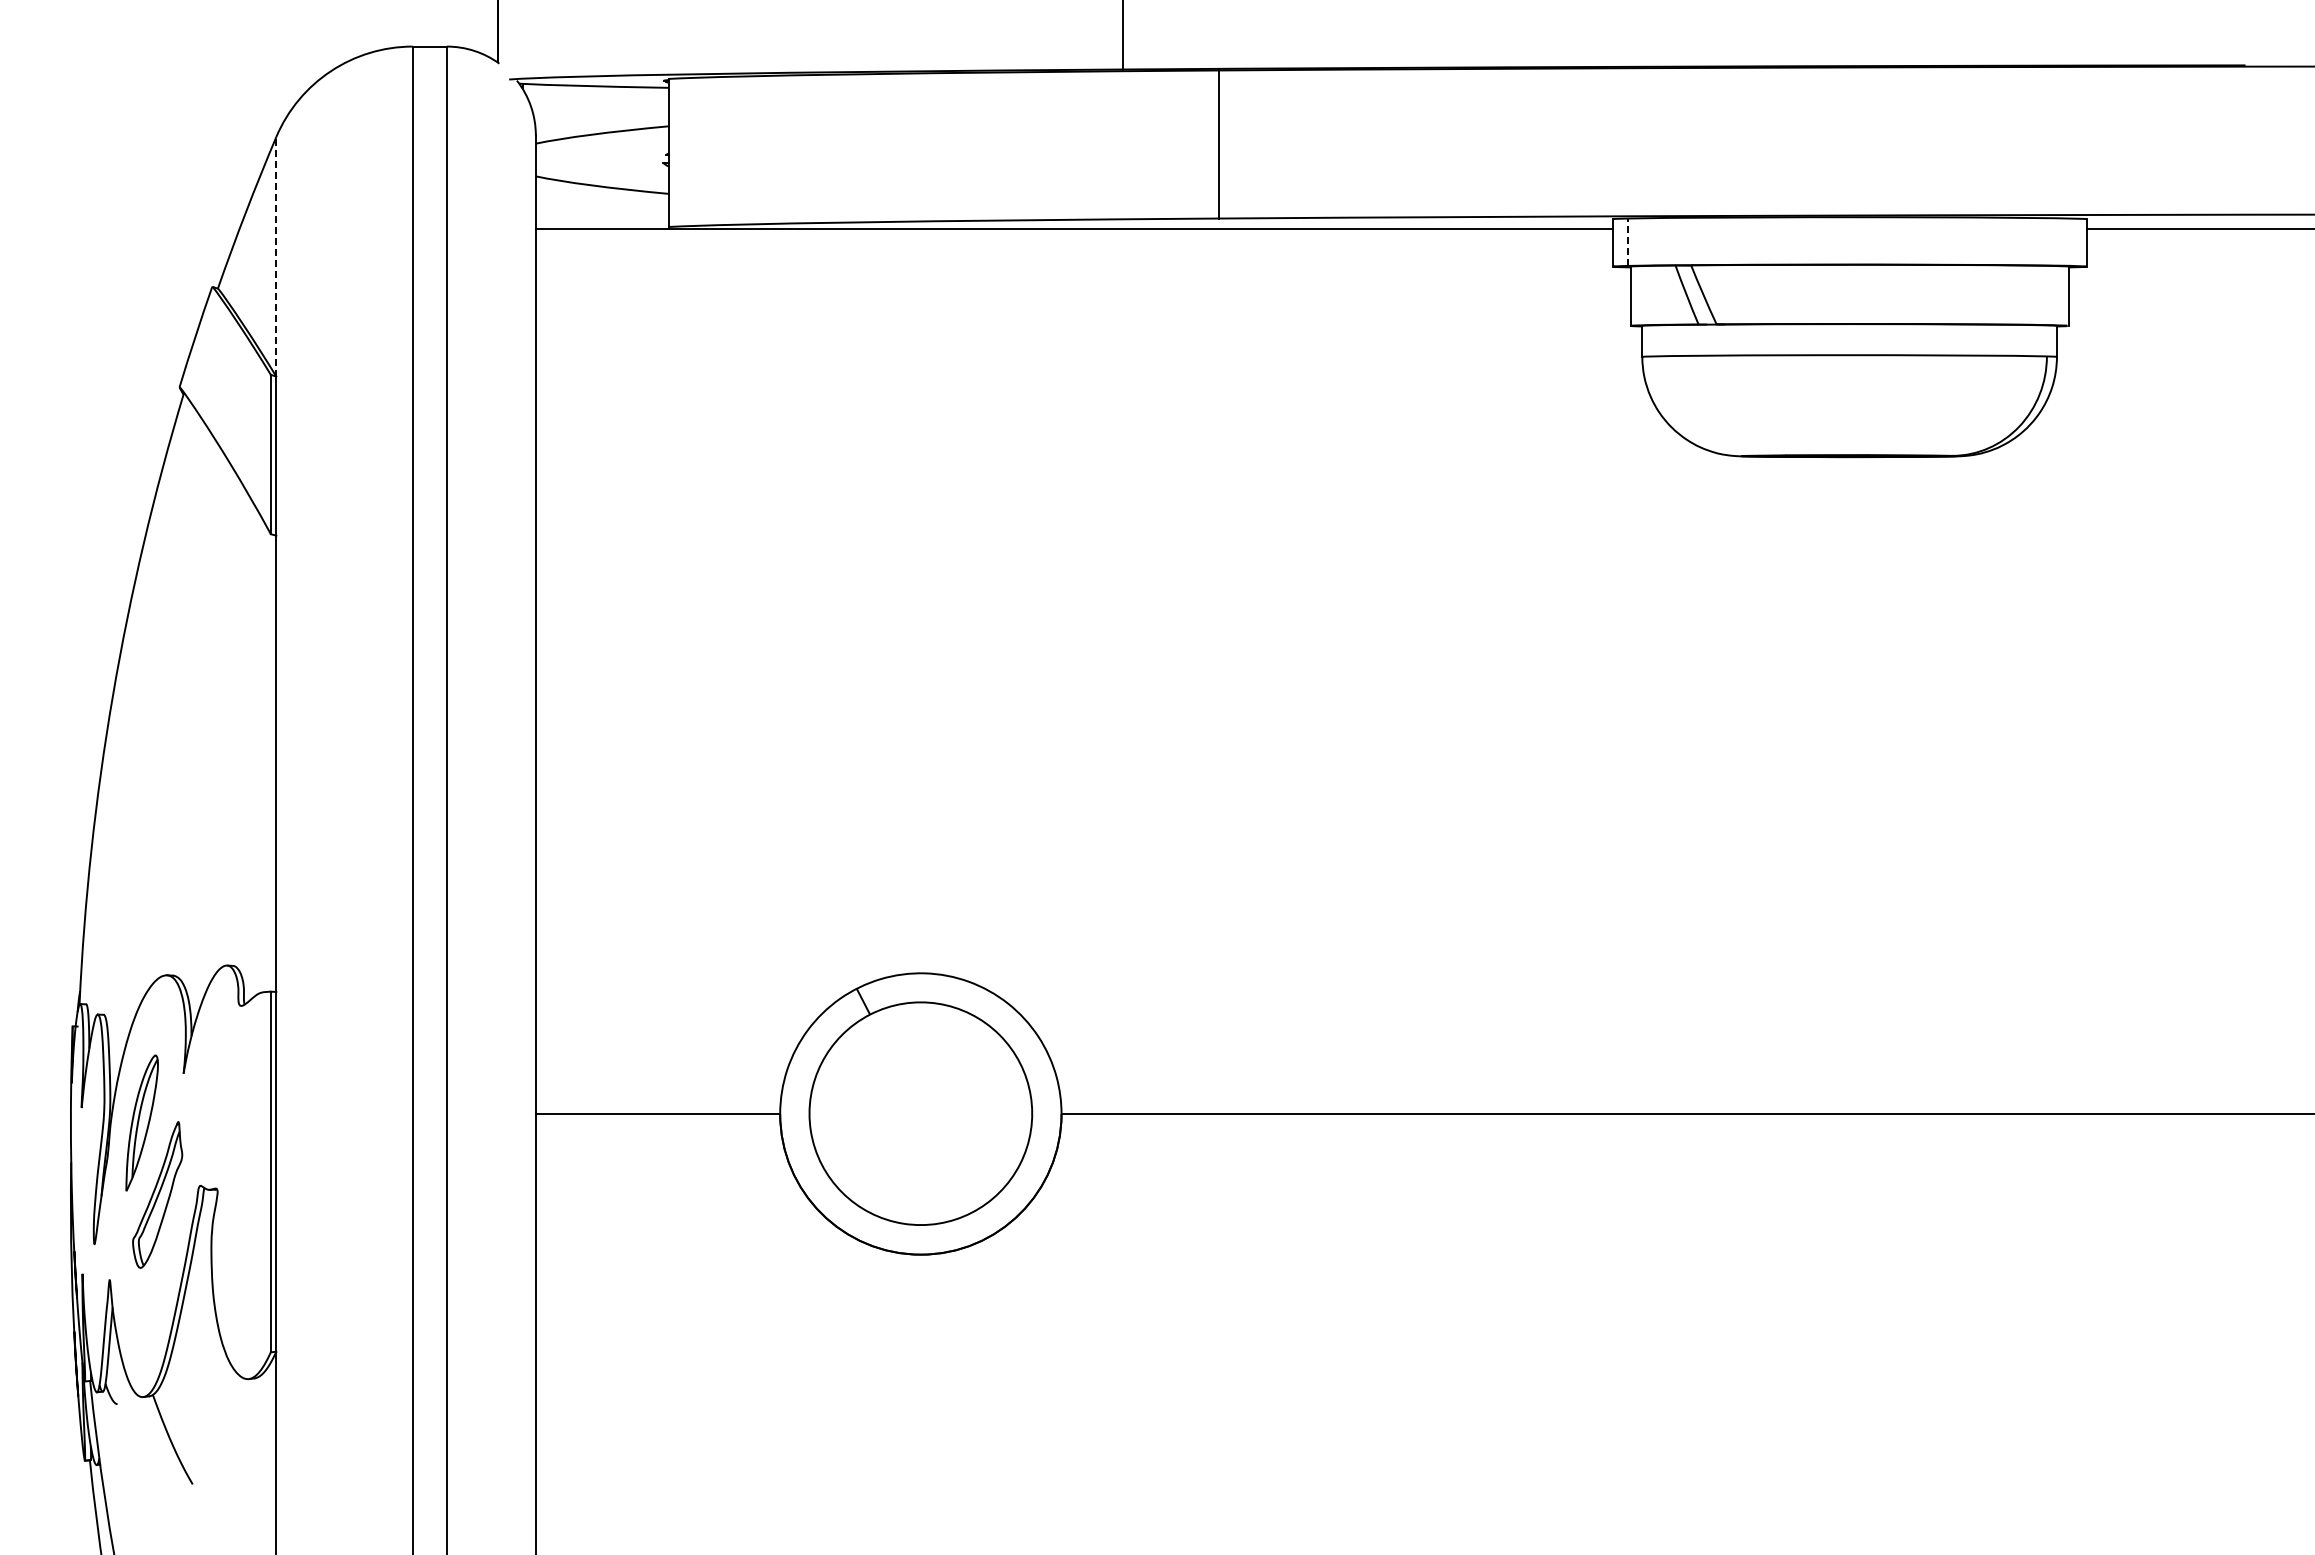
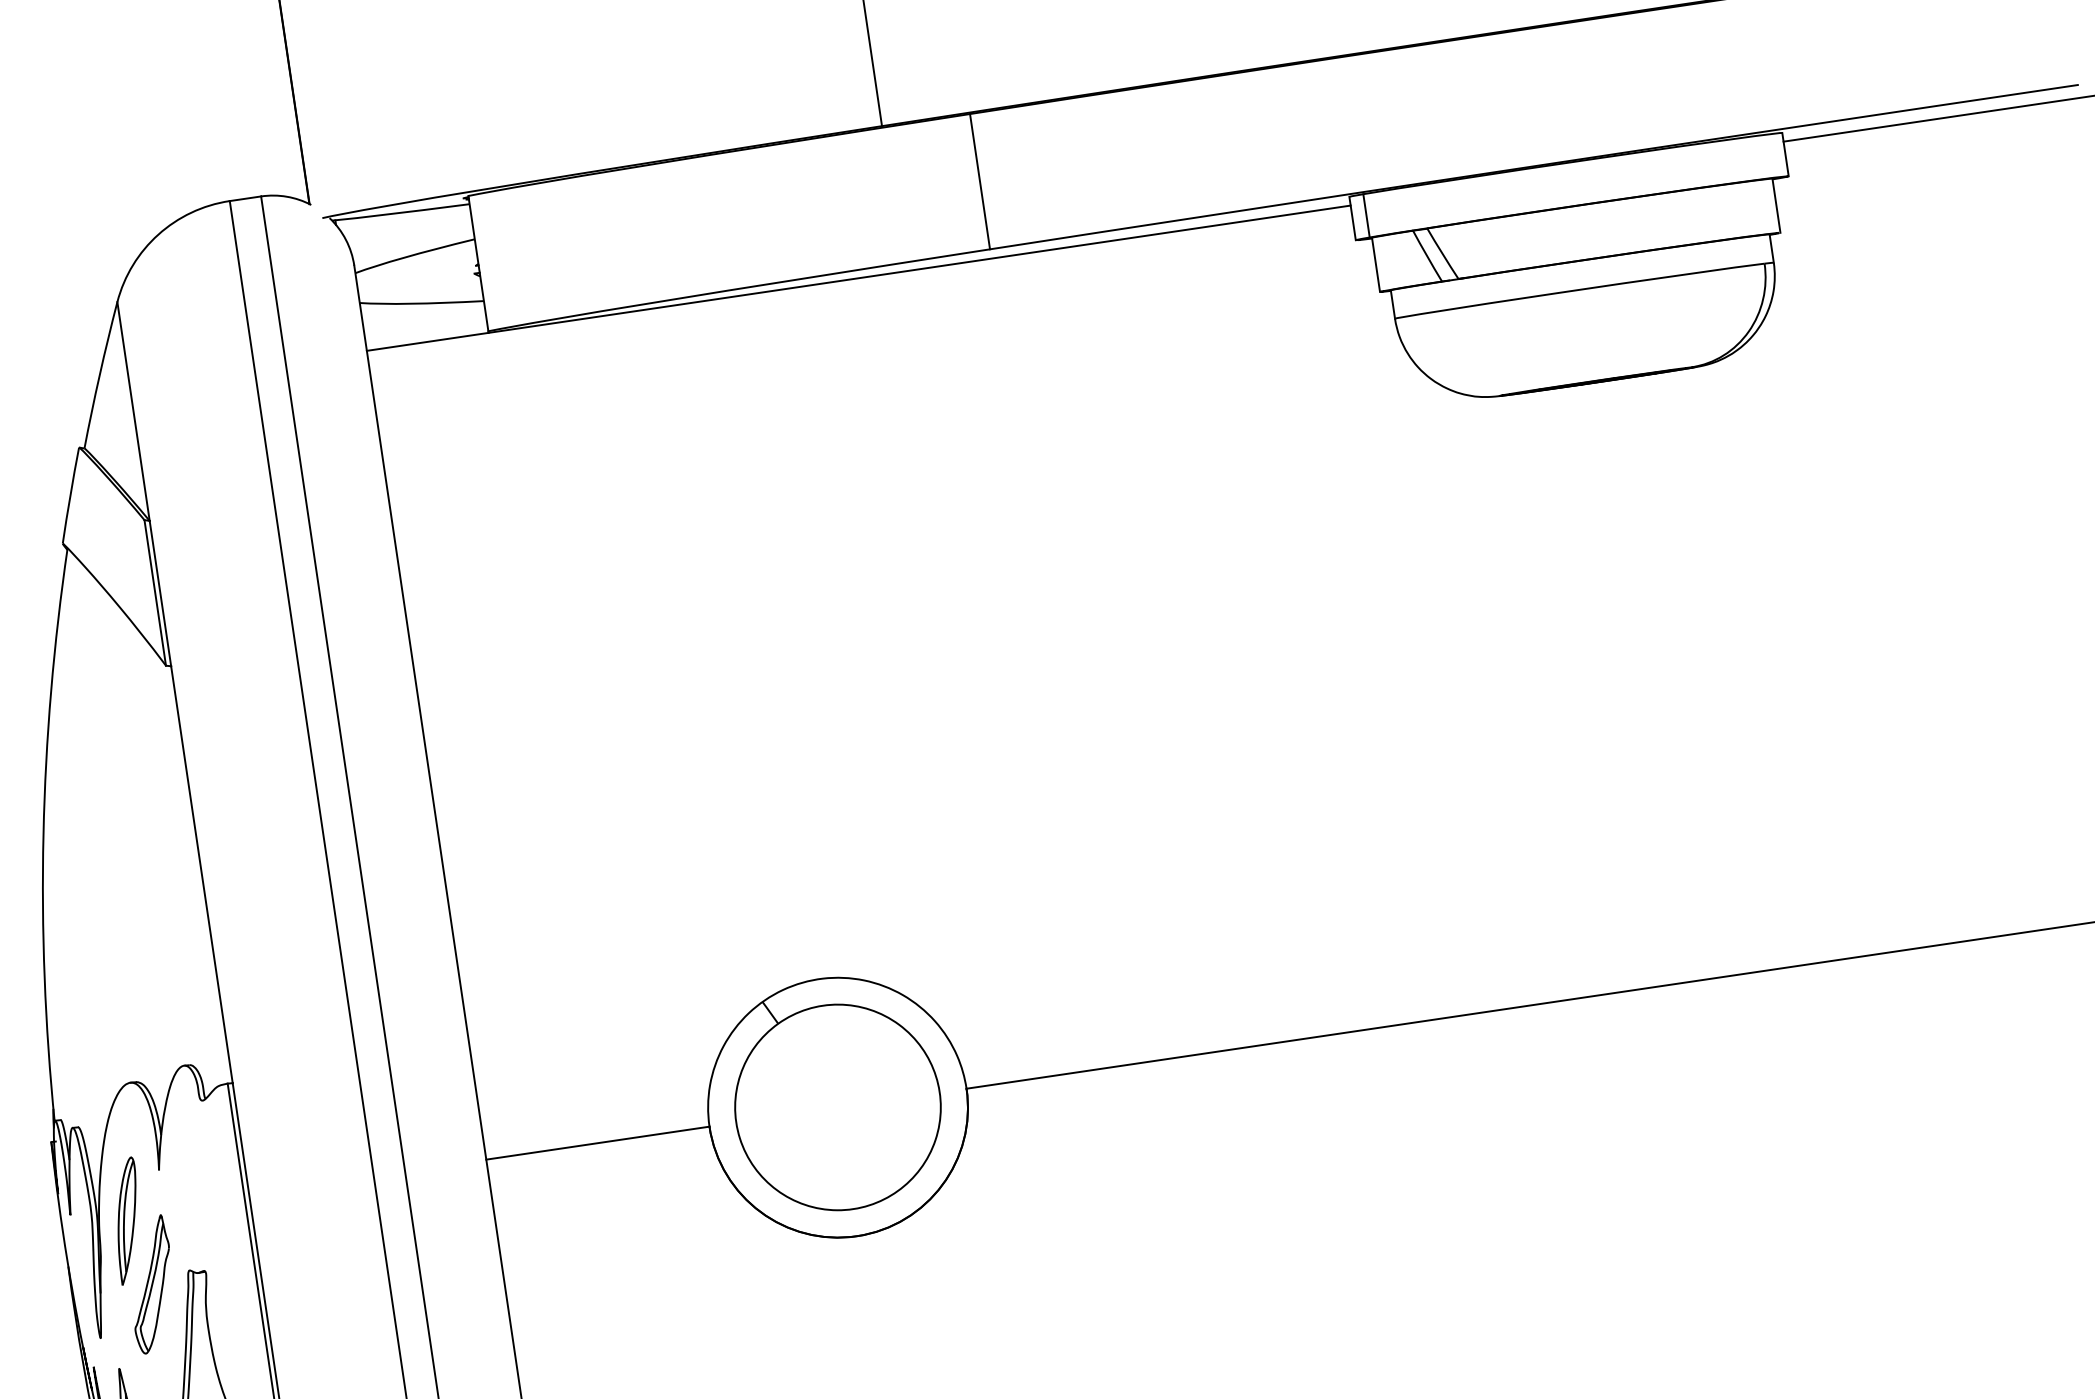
line: (1628, 242) -> (1366, 216), dashed -> solid
line: (276, 256) -> (133, 411), dashed -> solid

